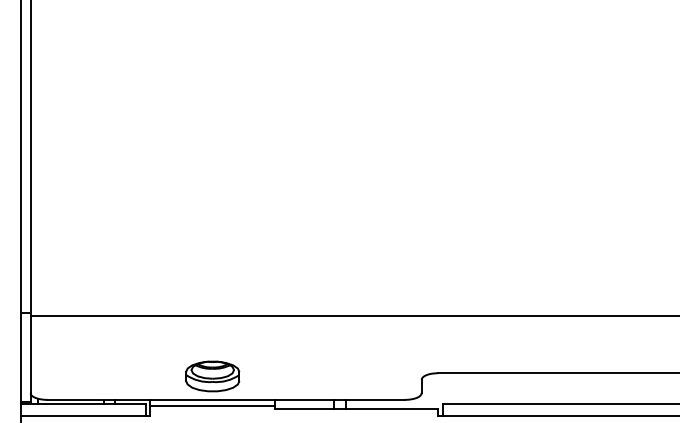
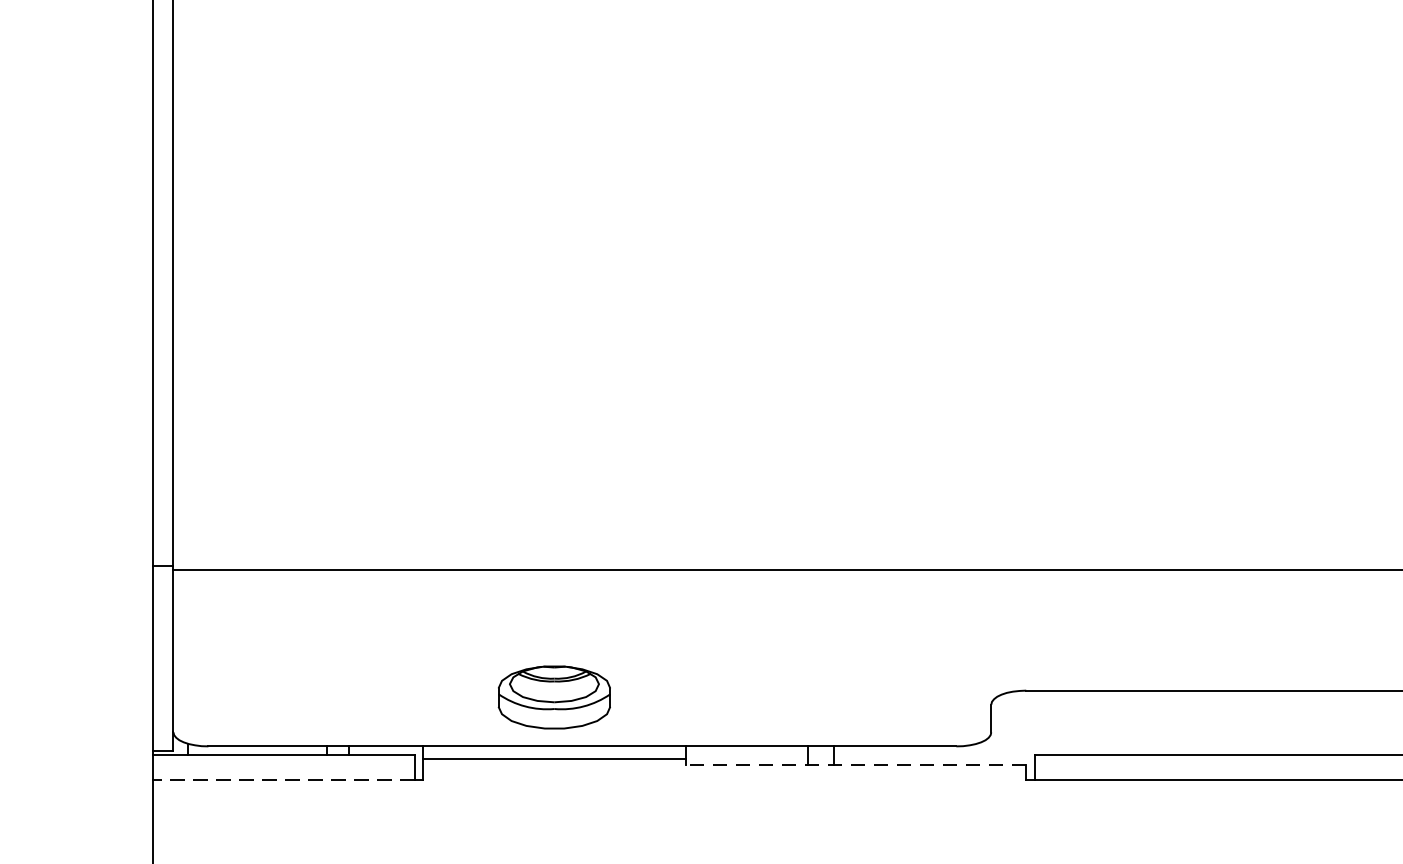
line: (356, 408) -> (855, 764), solid -> dashed
line: (83, 416) -> (284, 781), solid -> dashed

